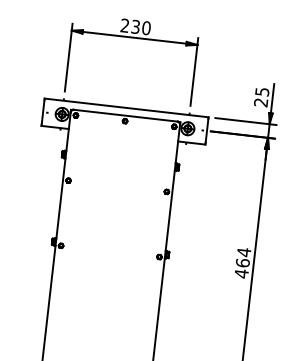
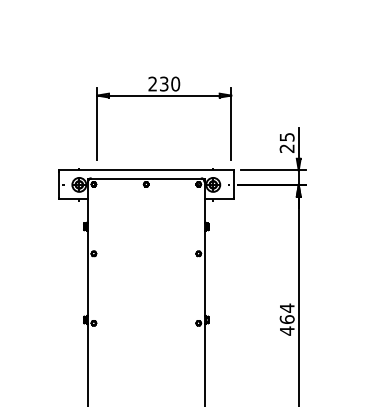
part: (134, 38) -> (164, 96), moved

